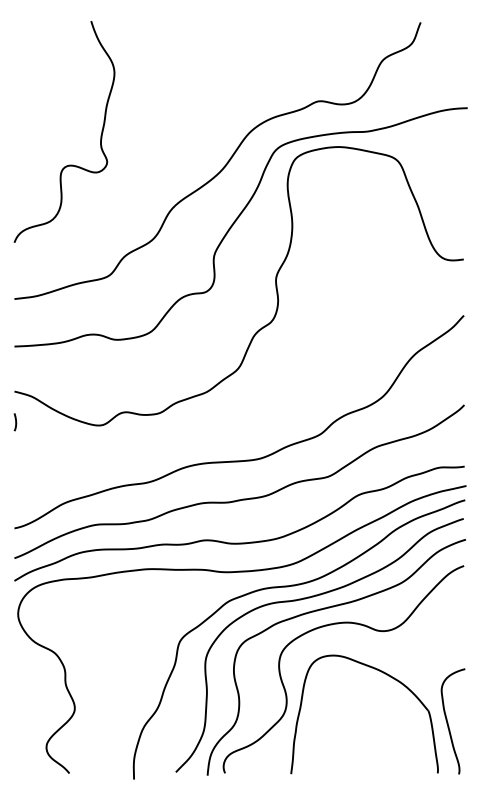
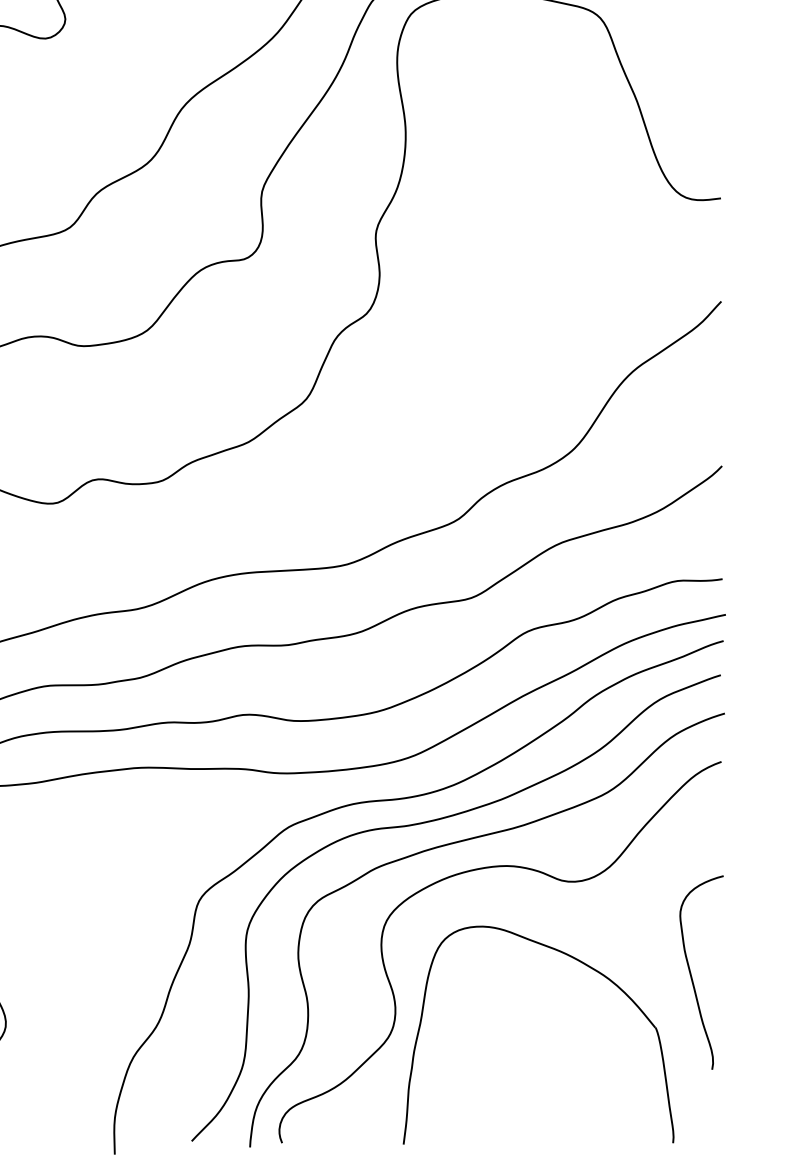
curve: (448, 722) -> (692, 974), moved

